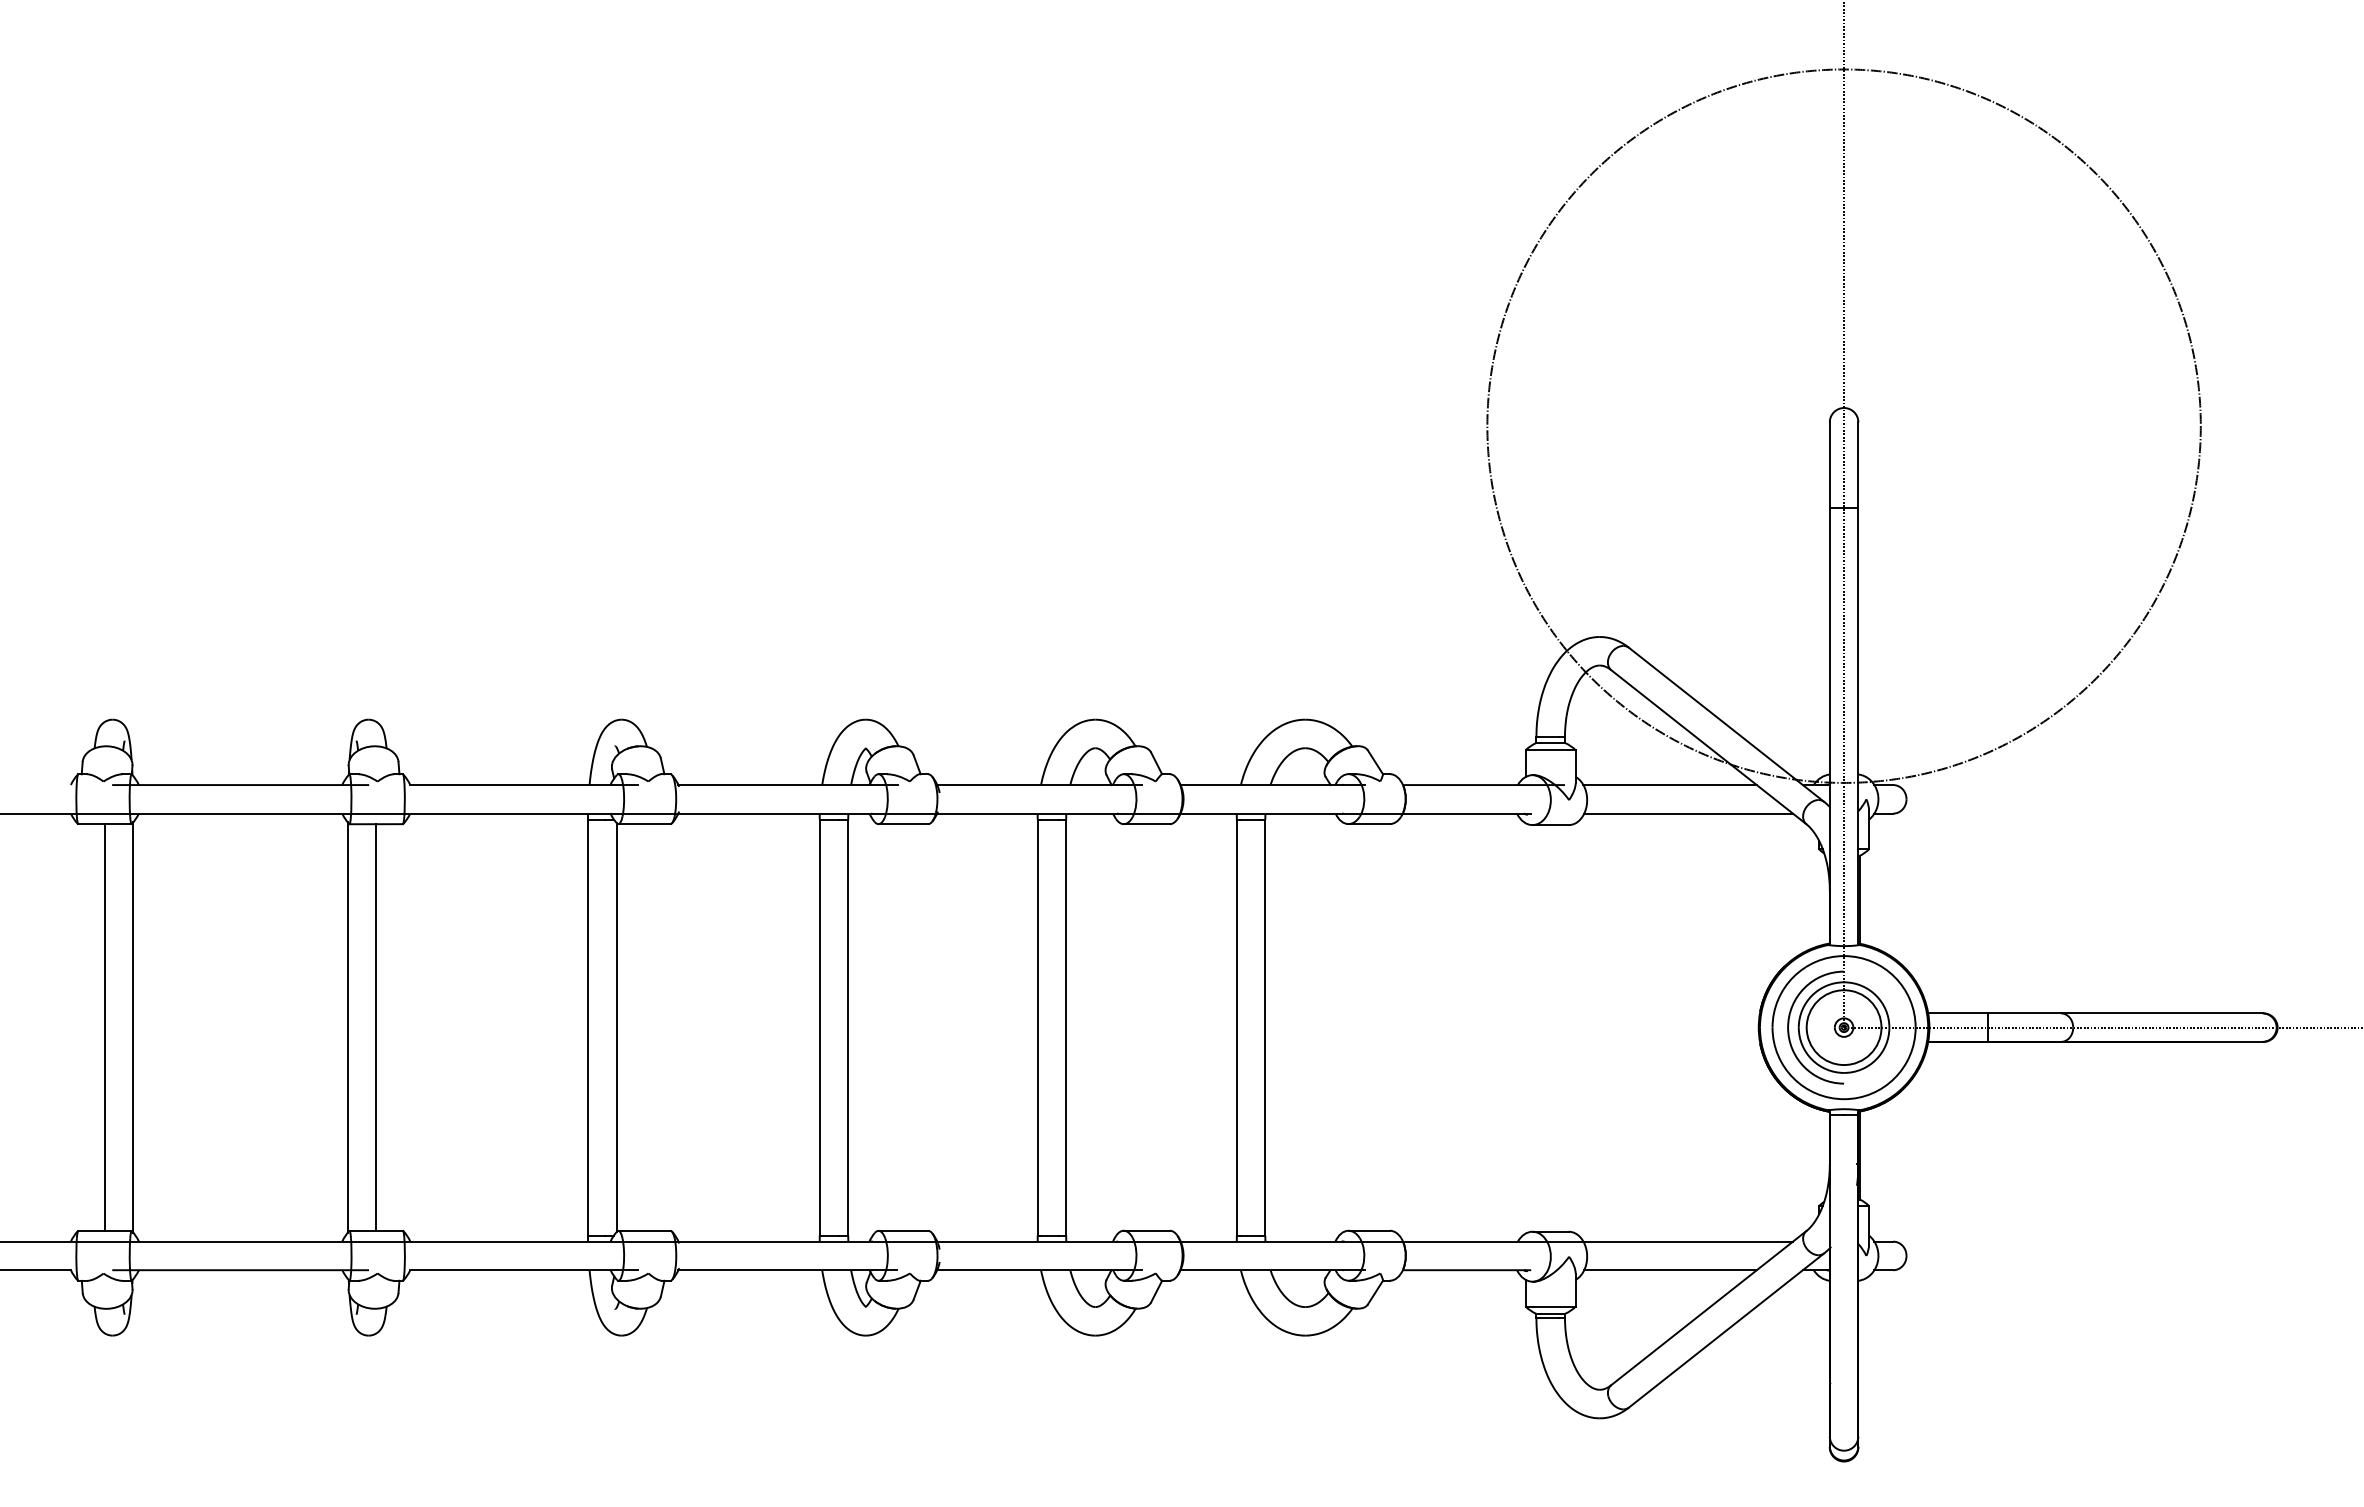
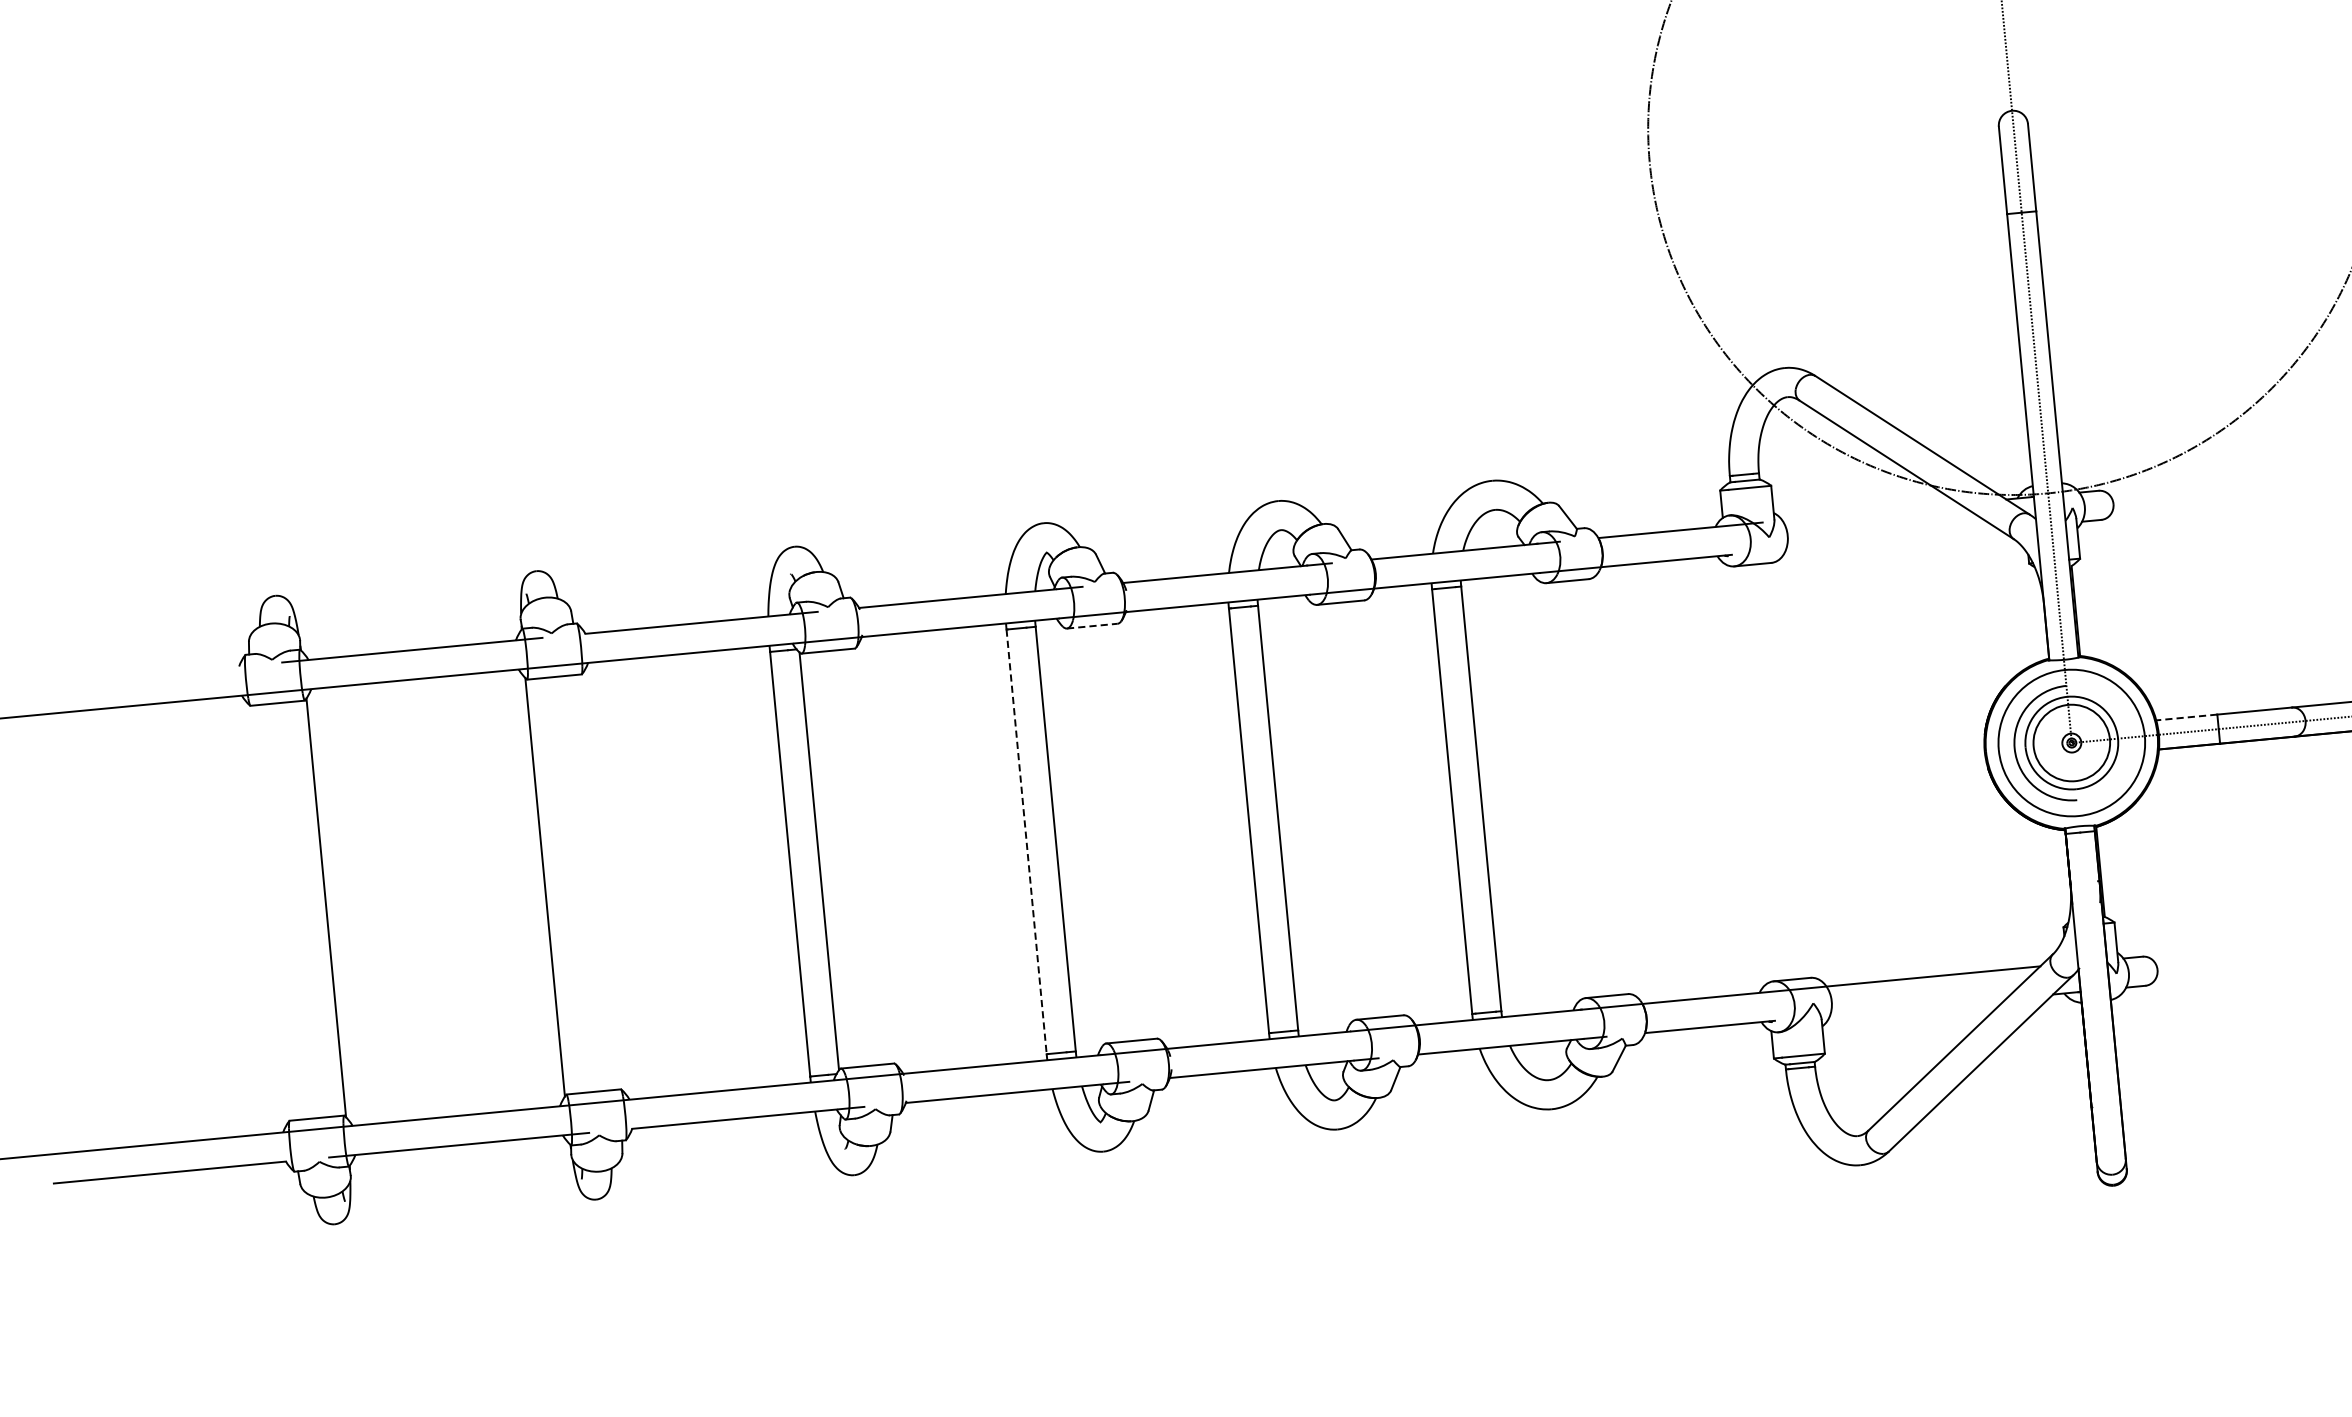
line: (1669, 785) -> (1870, 512), removed
line: (1688, 813) -> (1892, 539), removed
line: (903, 824) -> (1092, 626), solid -> dashed
line: (1958, 1013) -> (2187, 717), solid -> dashed
line: (104, 1027) -> (296, 910), removed
line: (376, 1027) -> (574, 884), removed
line: (819, 1028) -> (1026, 842), solid -> dashed
line: (1670, 1270) -> (1918, 1007), removed

